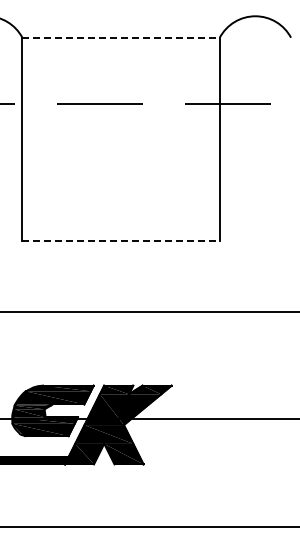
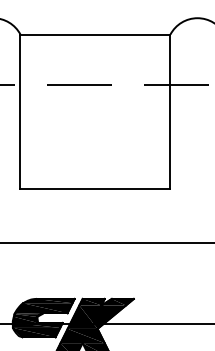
line: (121, 37) -> (95, 34), dashed -> solid
line: (121, 240) -> (95, 188), dashed -> solid

